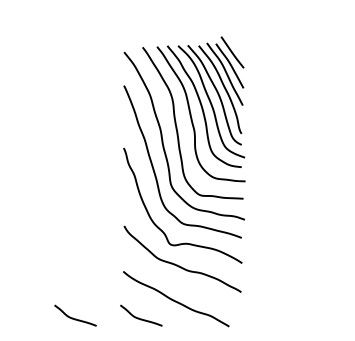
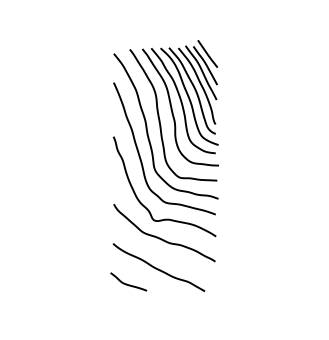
curve: (74, 317) -> (70, 283), removed

